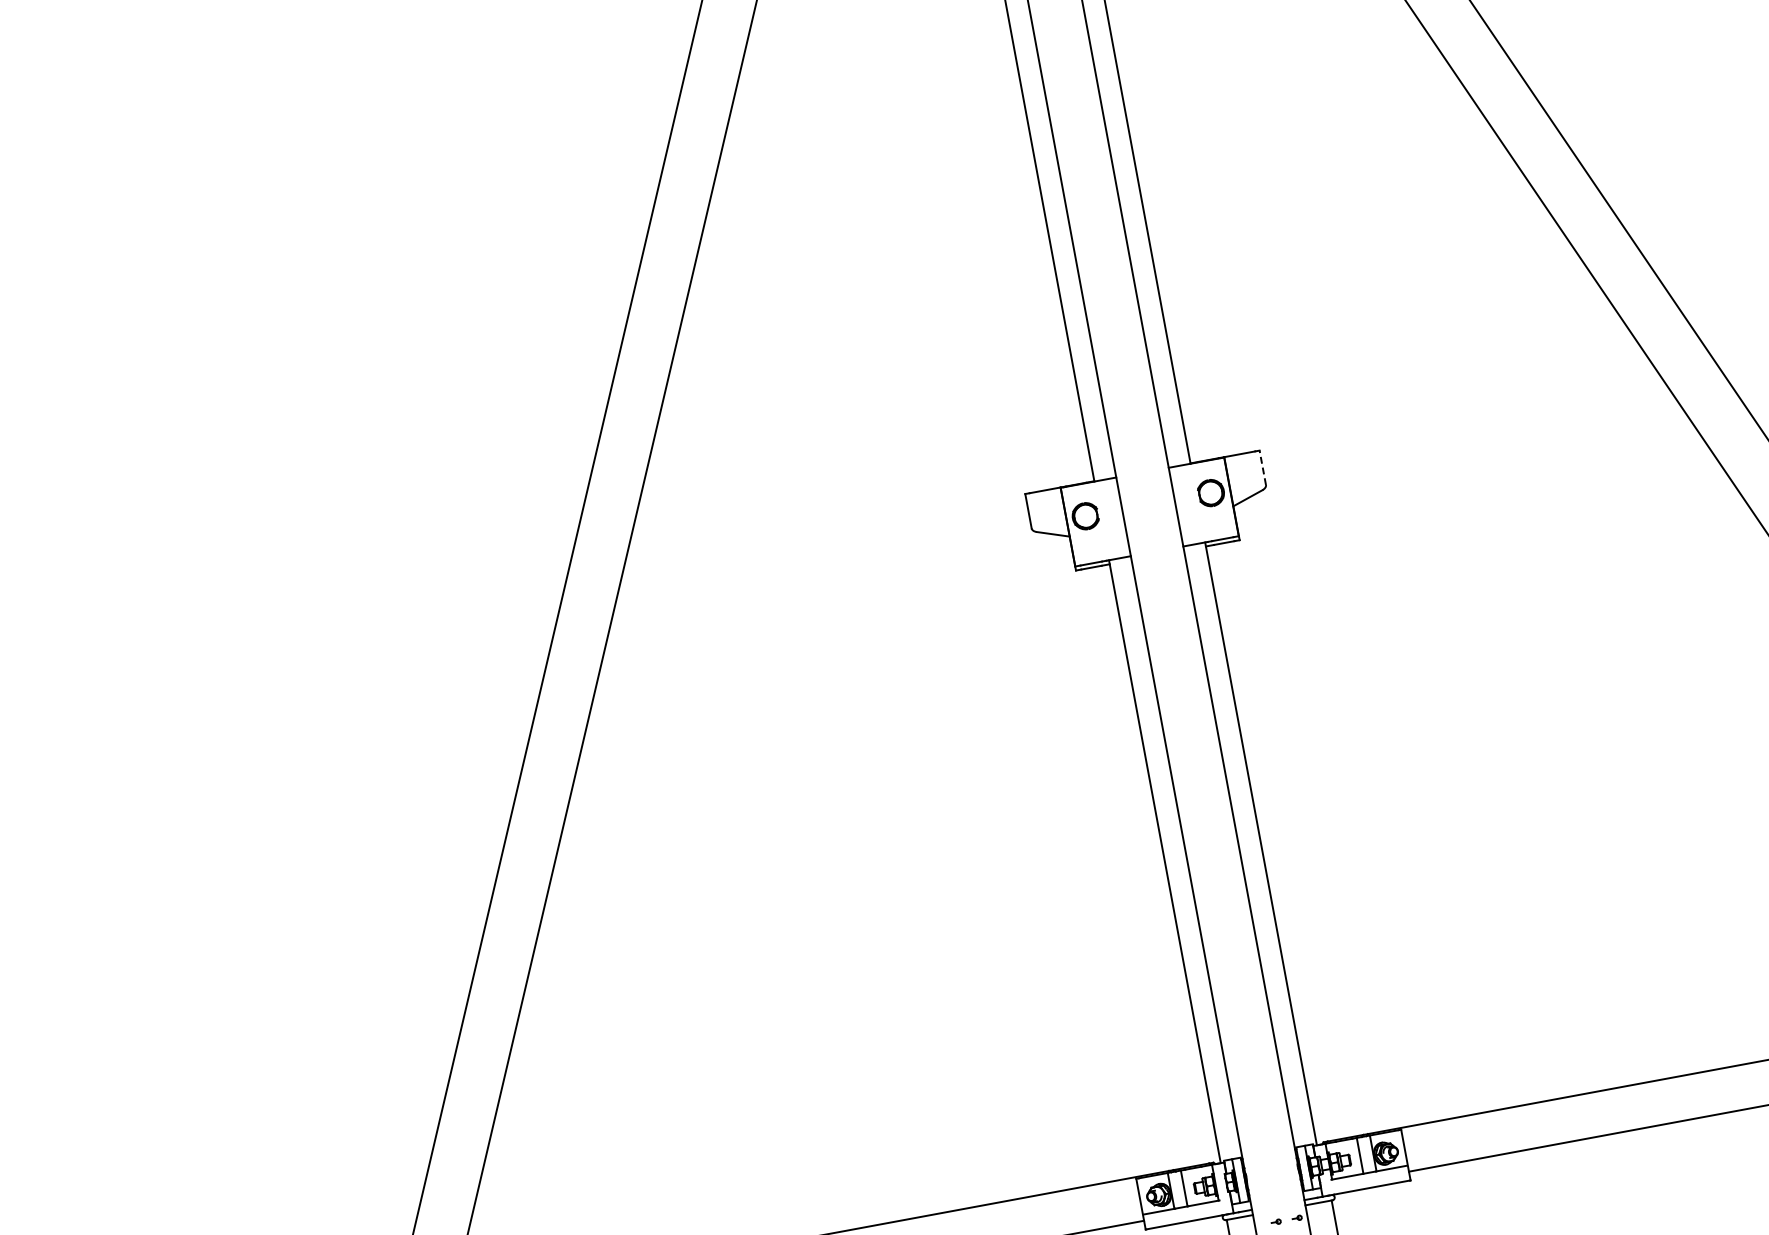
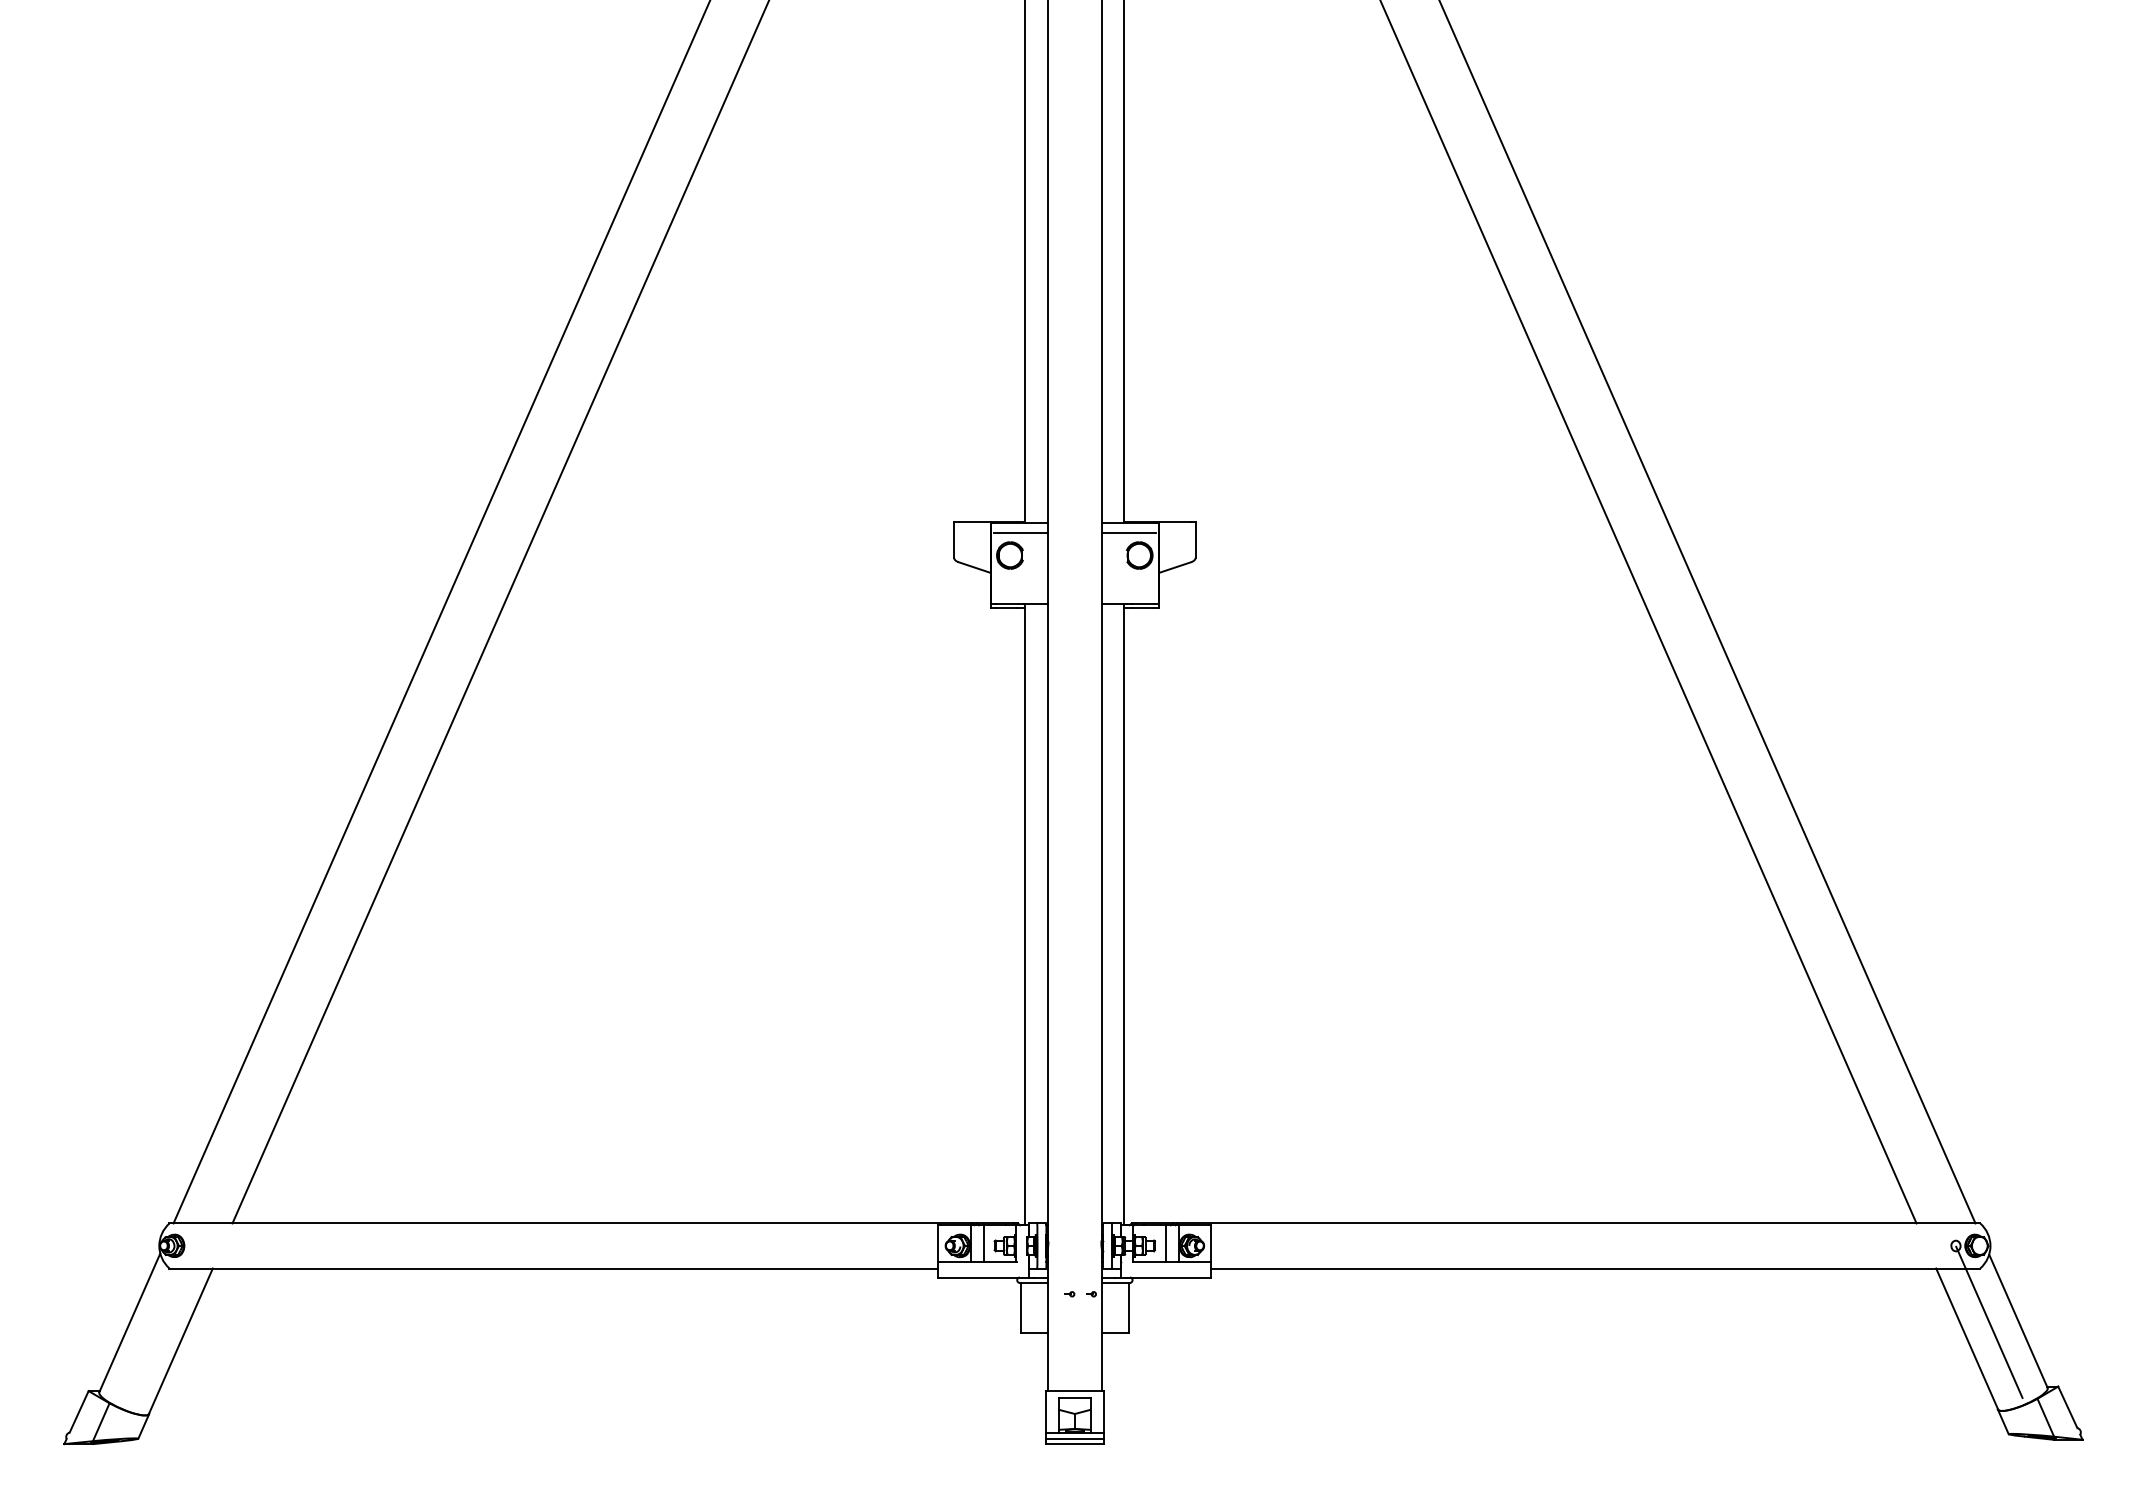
line: (1262, 467) -> (1195, 539), dashed -> solid
line: (1196, 473) -> (1128, 533), added
line: (1091, 493) -> (1020, 533), added

